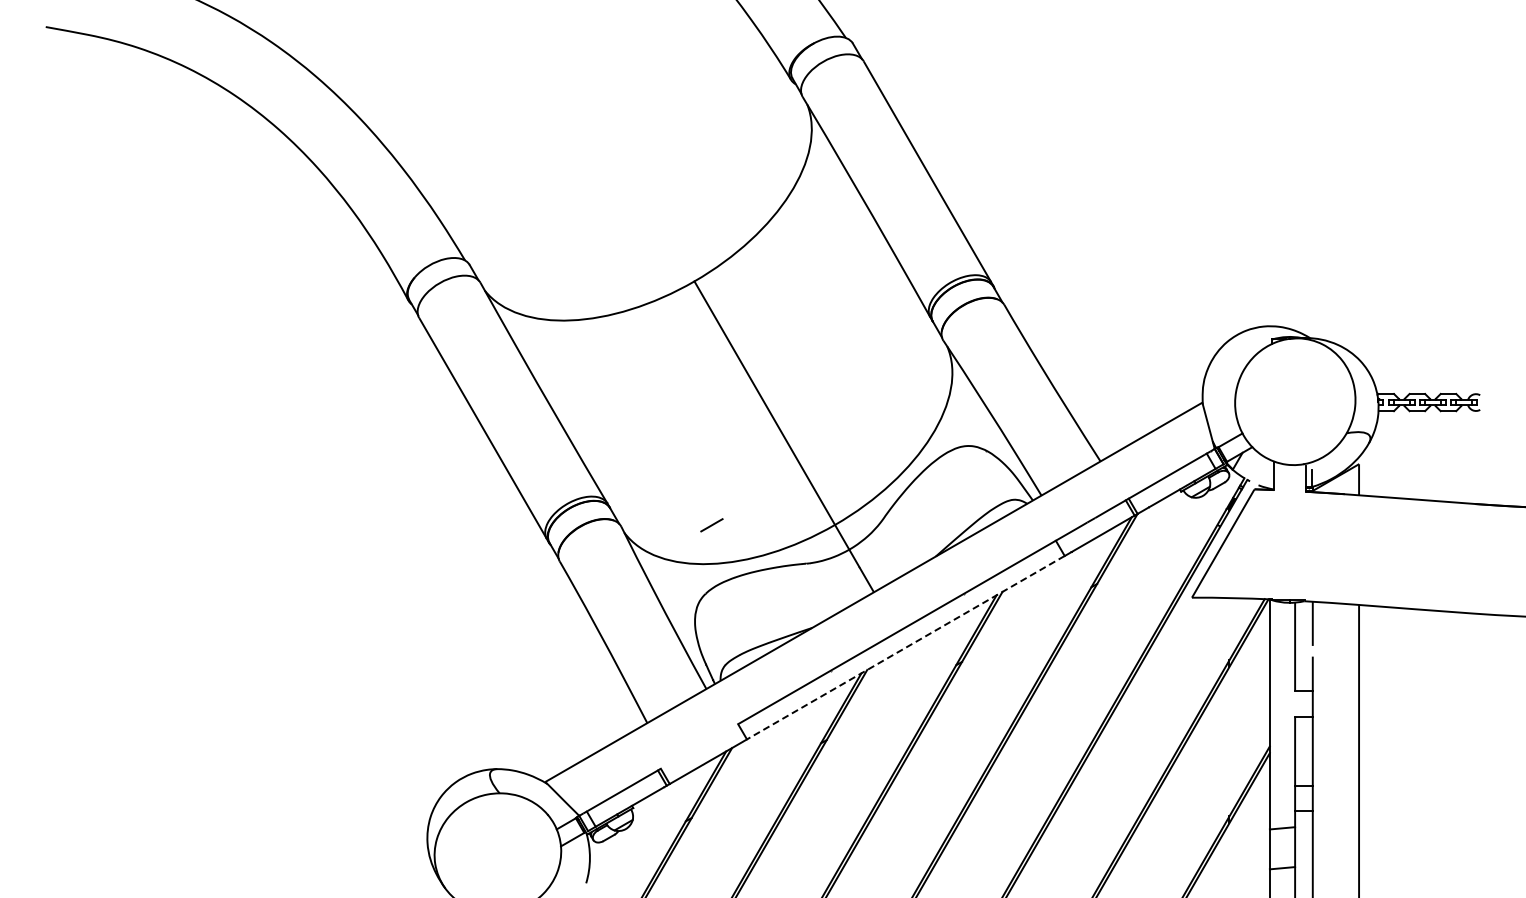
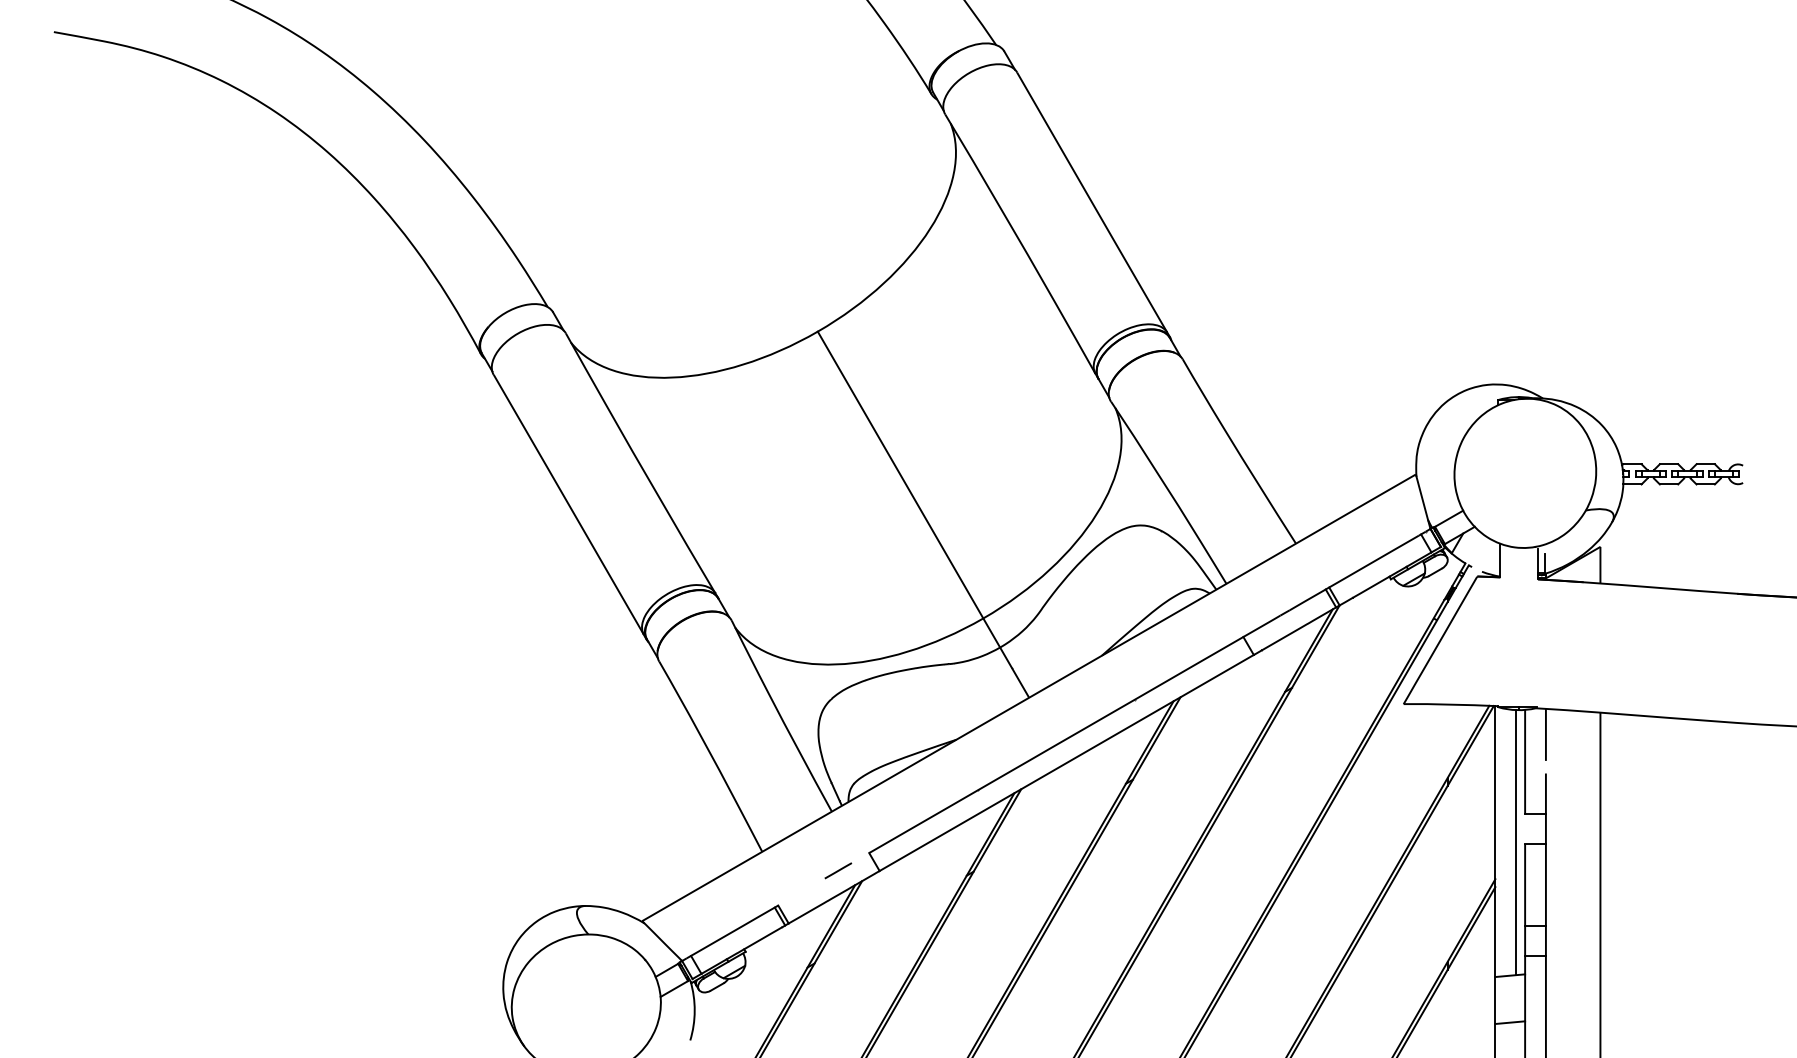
line: (711, 525) -> (837, 871), moved
line: (905, 647) -> (1066, 762), dashed -> solid
line: (1287, 714) -> (1516, 841), added

